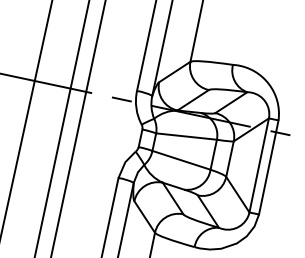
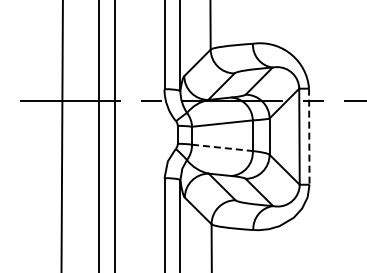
line: (181, 159) -> (222, 147), solid -> dashed
line: (268, 168) -> (309, 137), solid -> dashed

